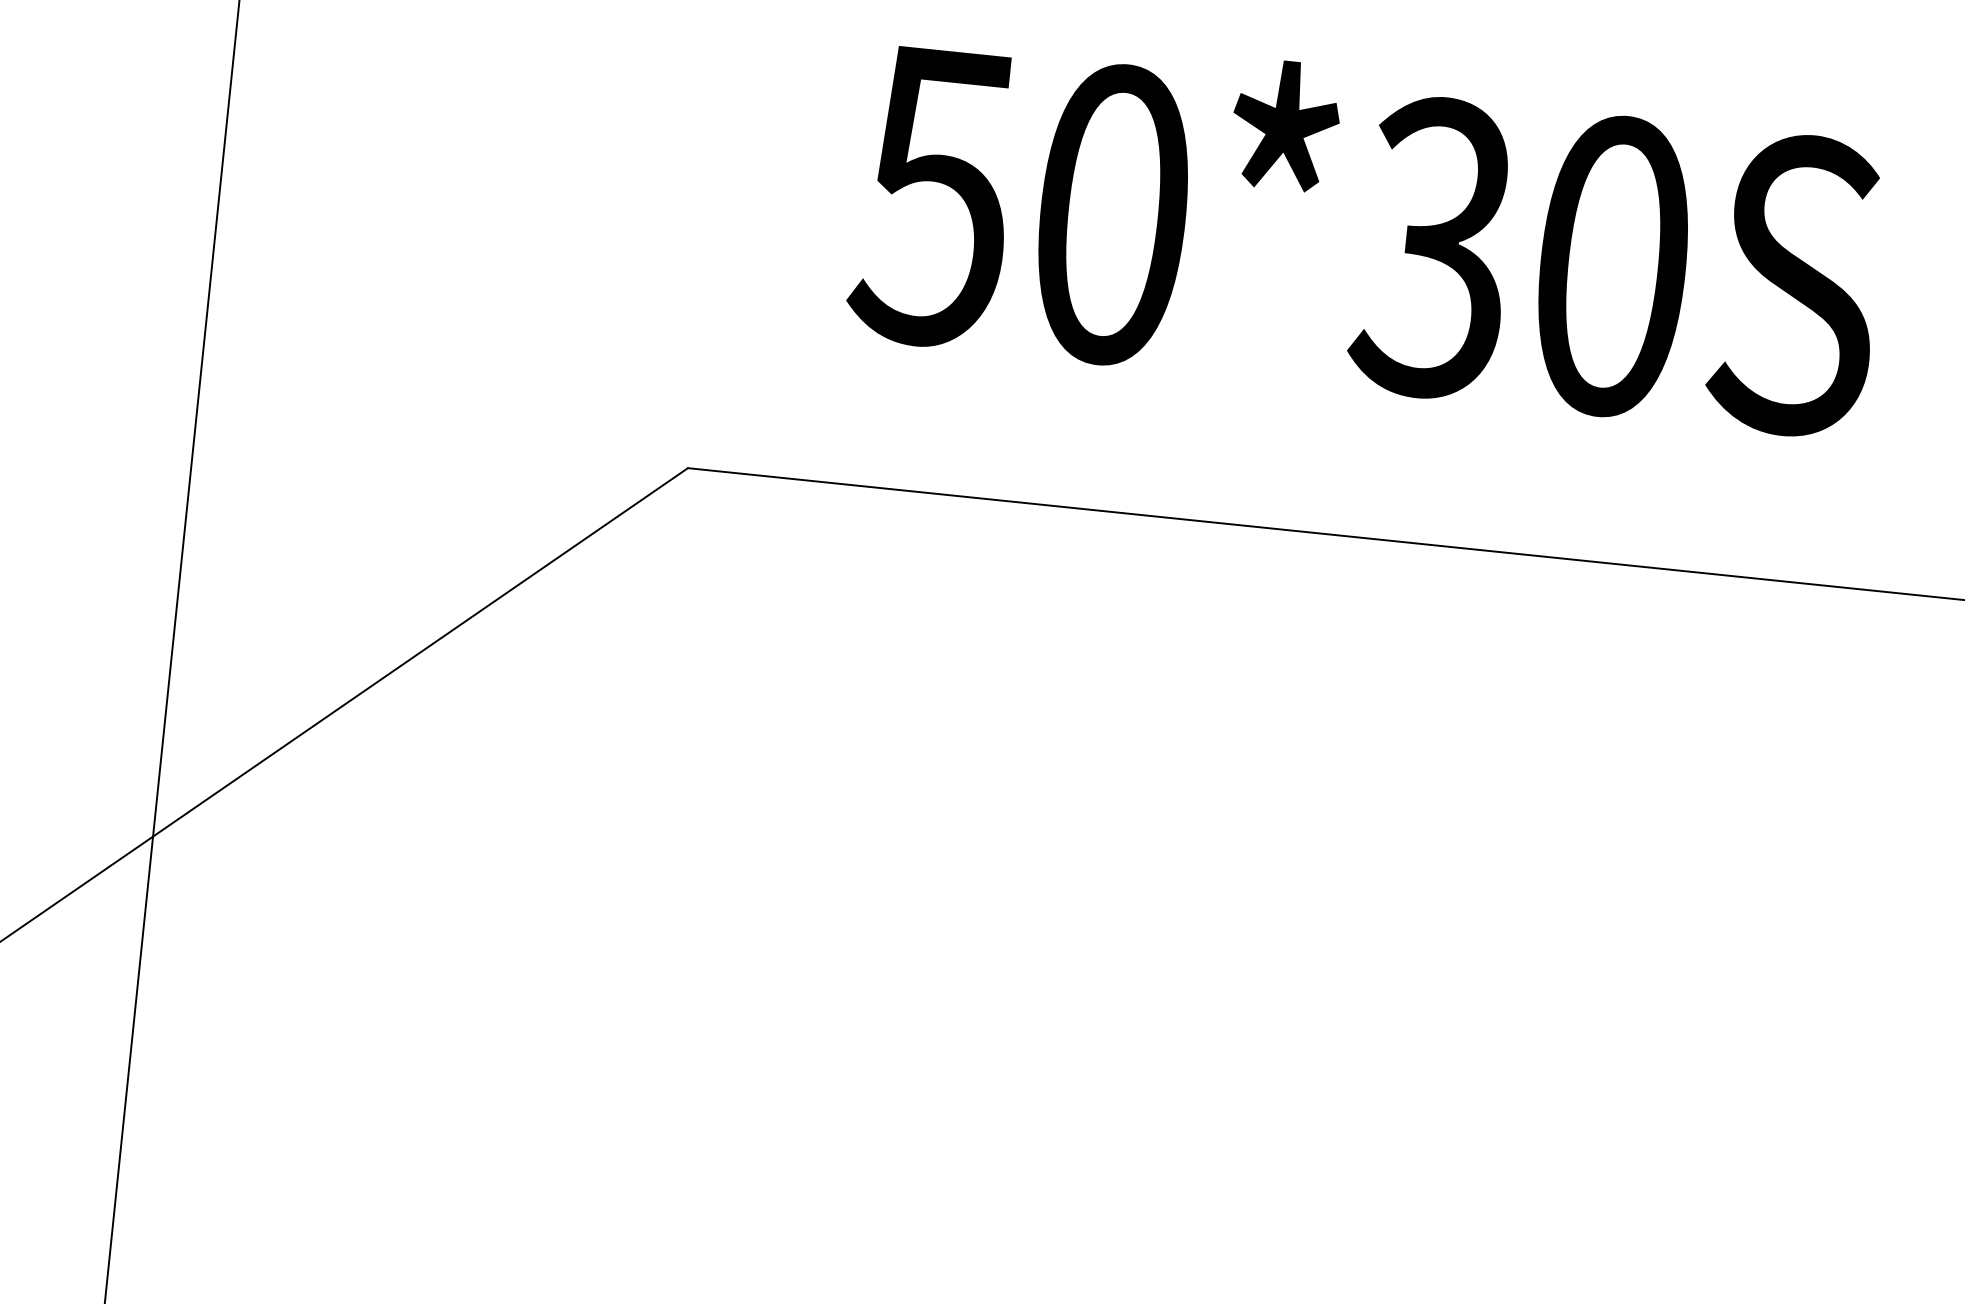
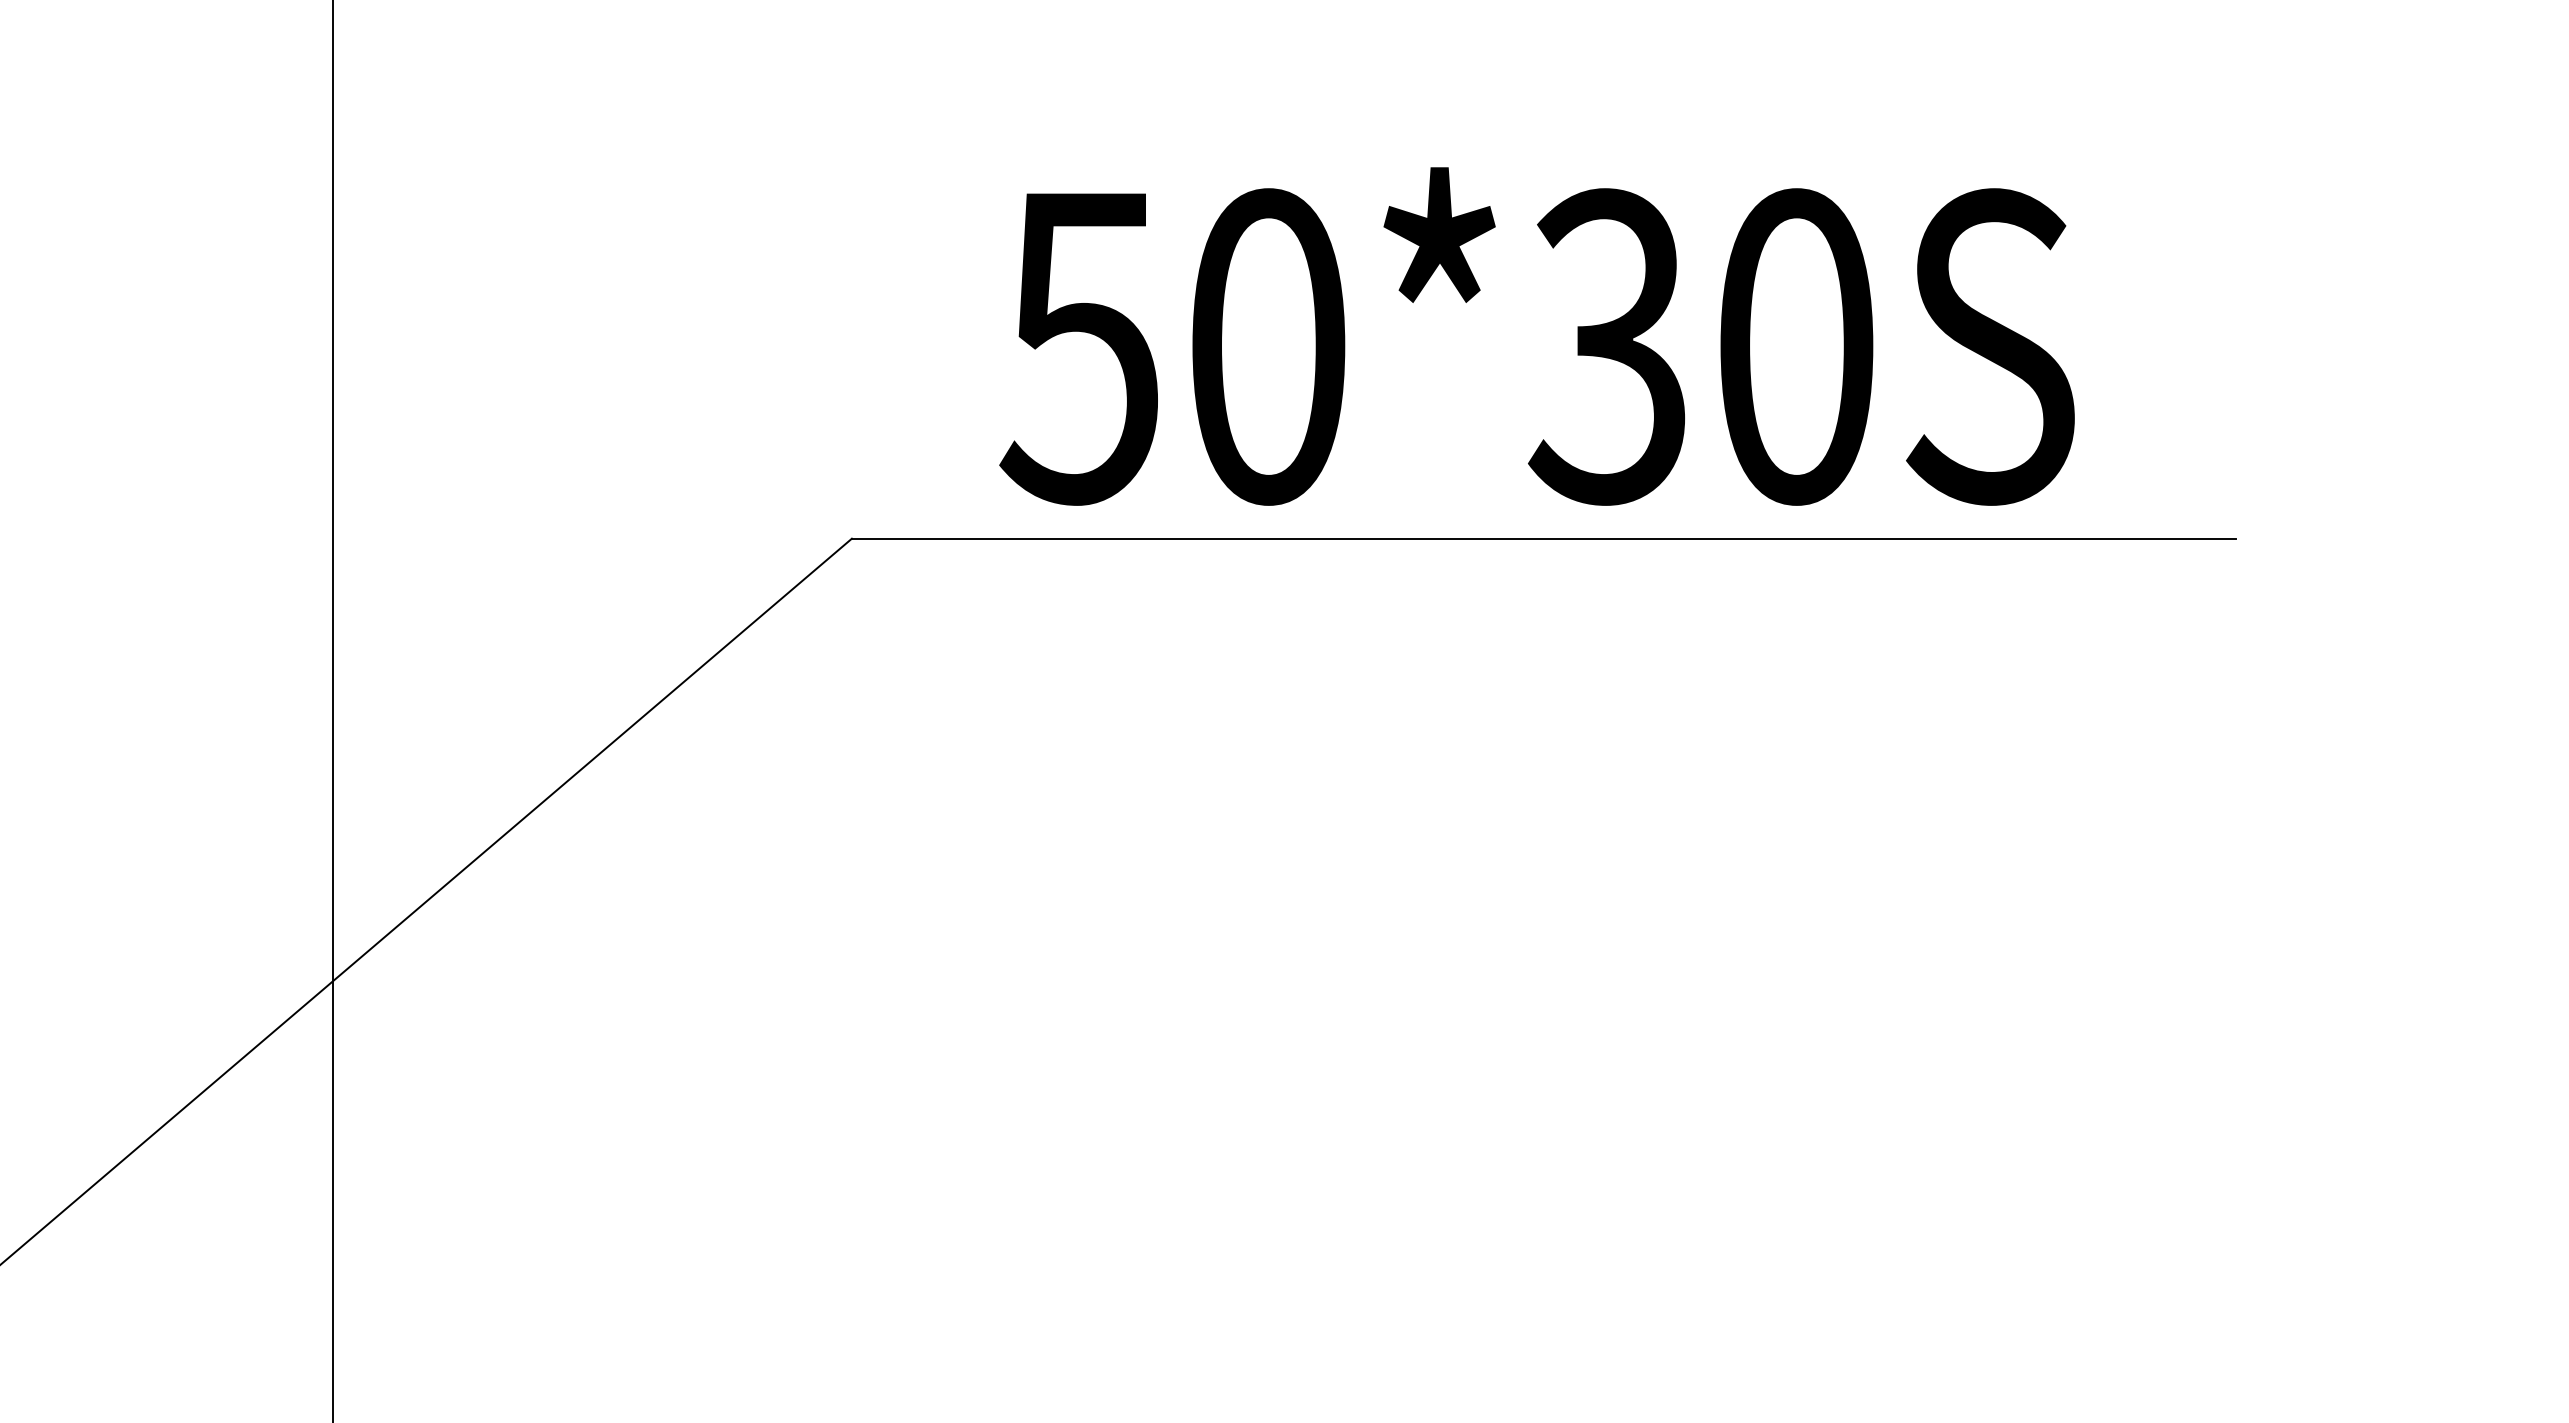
text: (1367, 231) -> (1536, 336), moved

